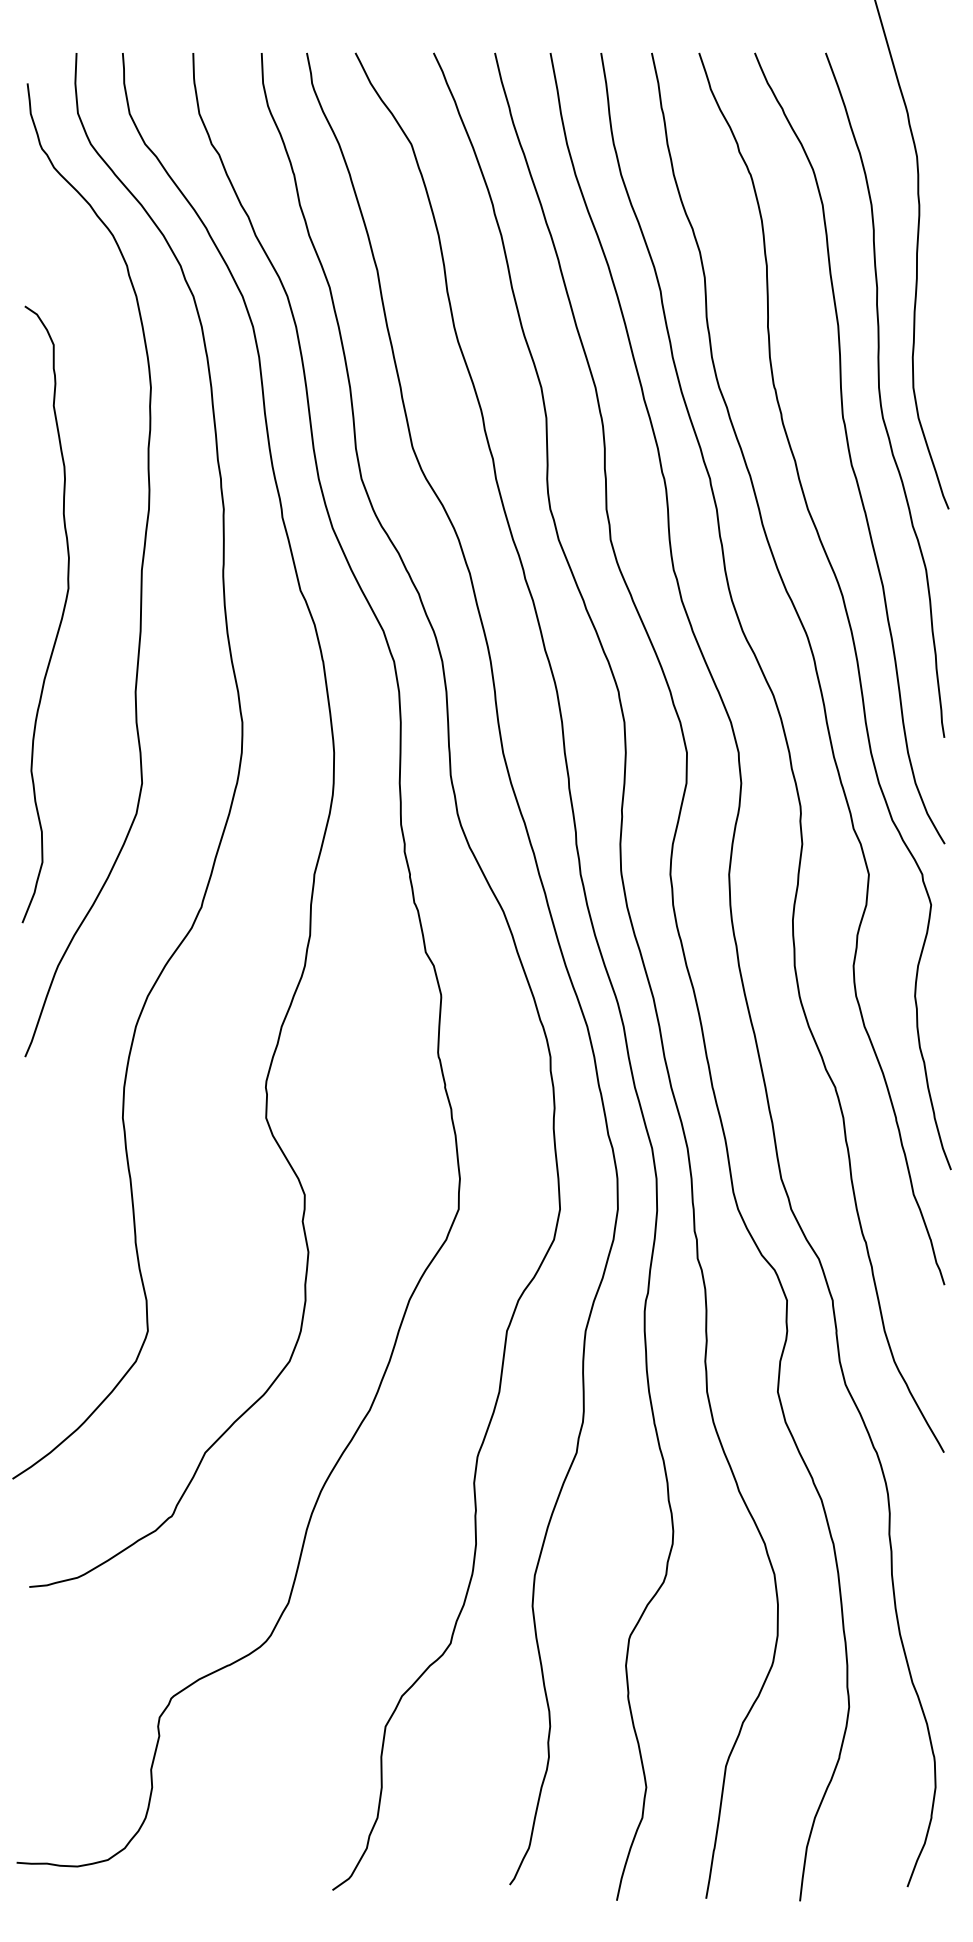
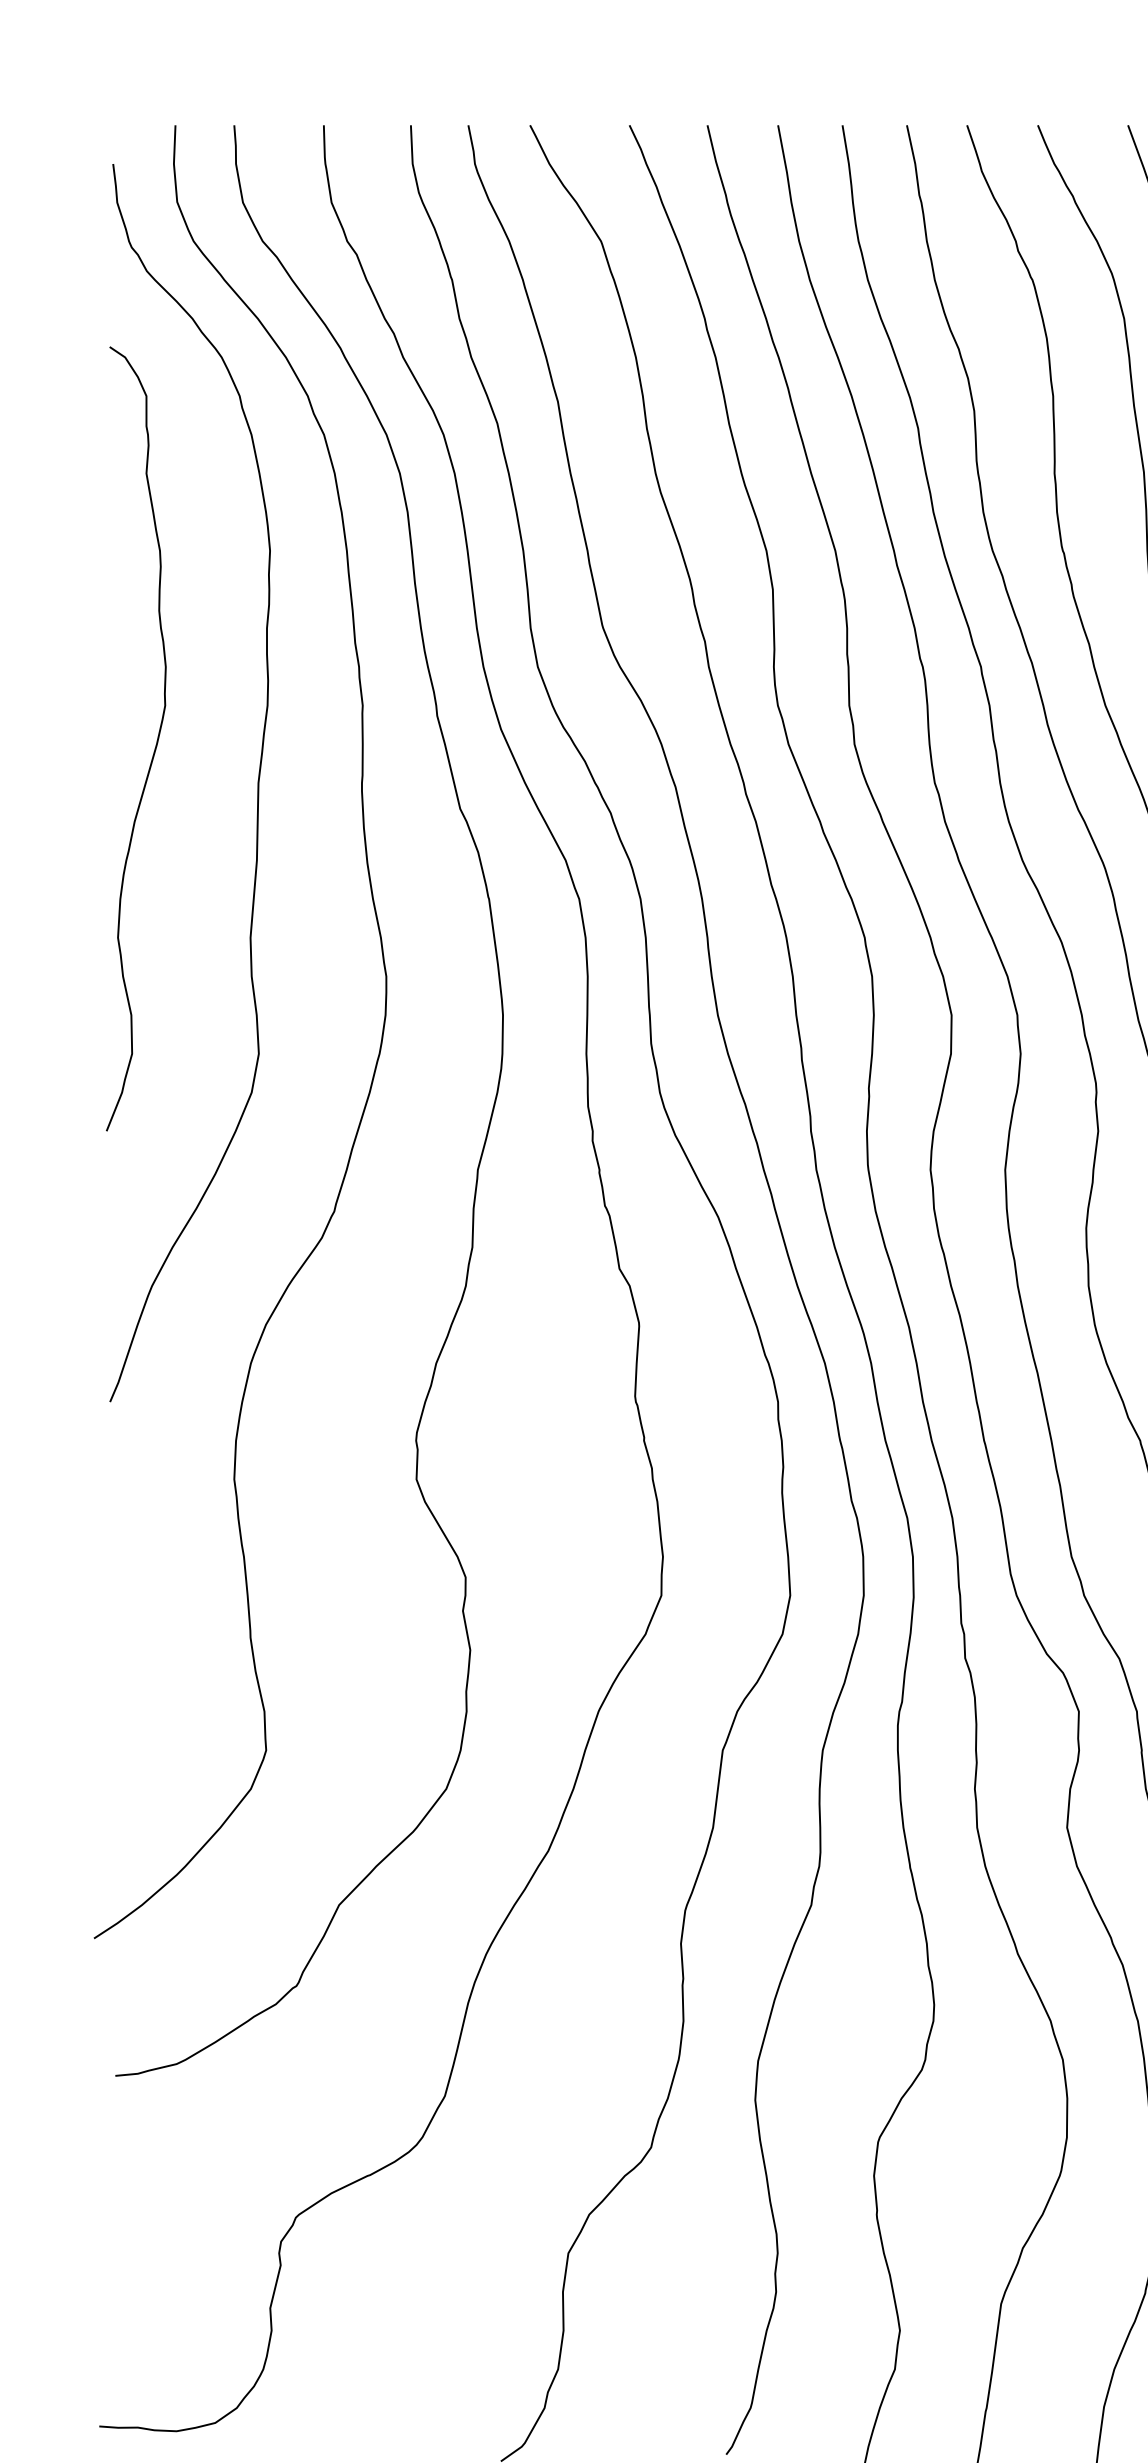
curve: (60, 619) -> (155, 745), moved

